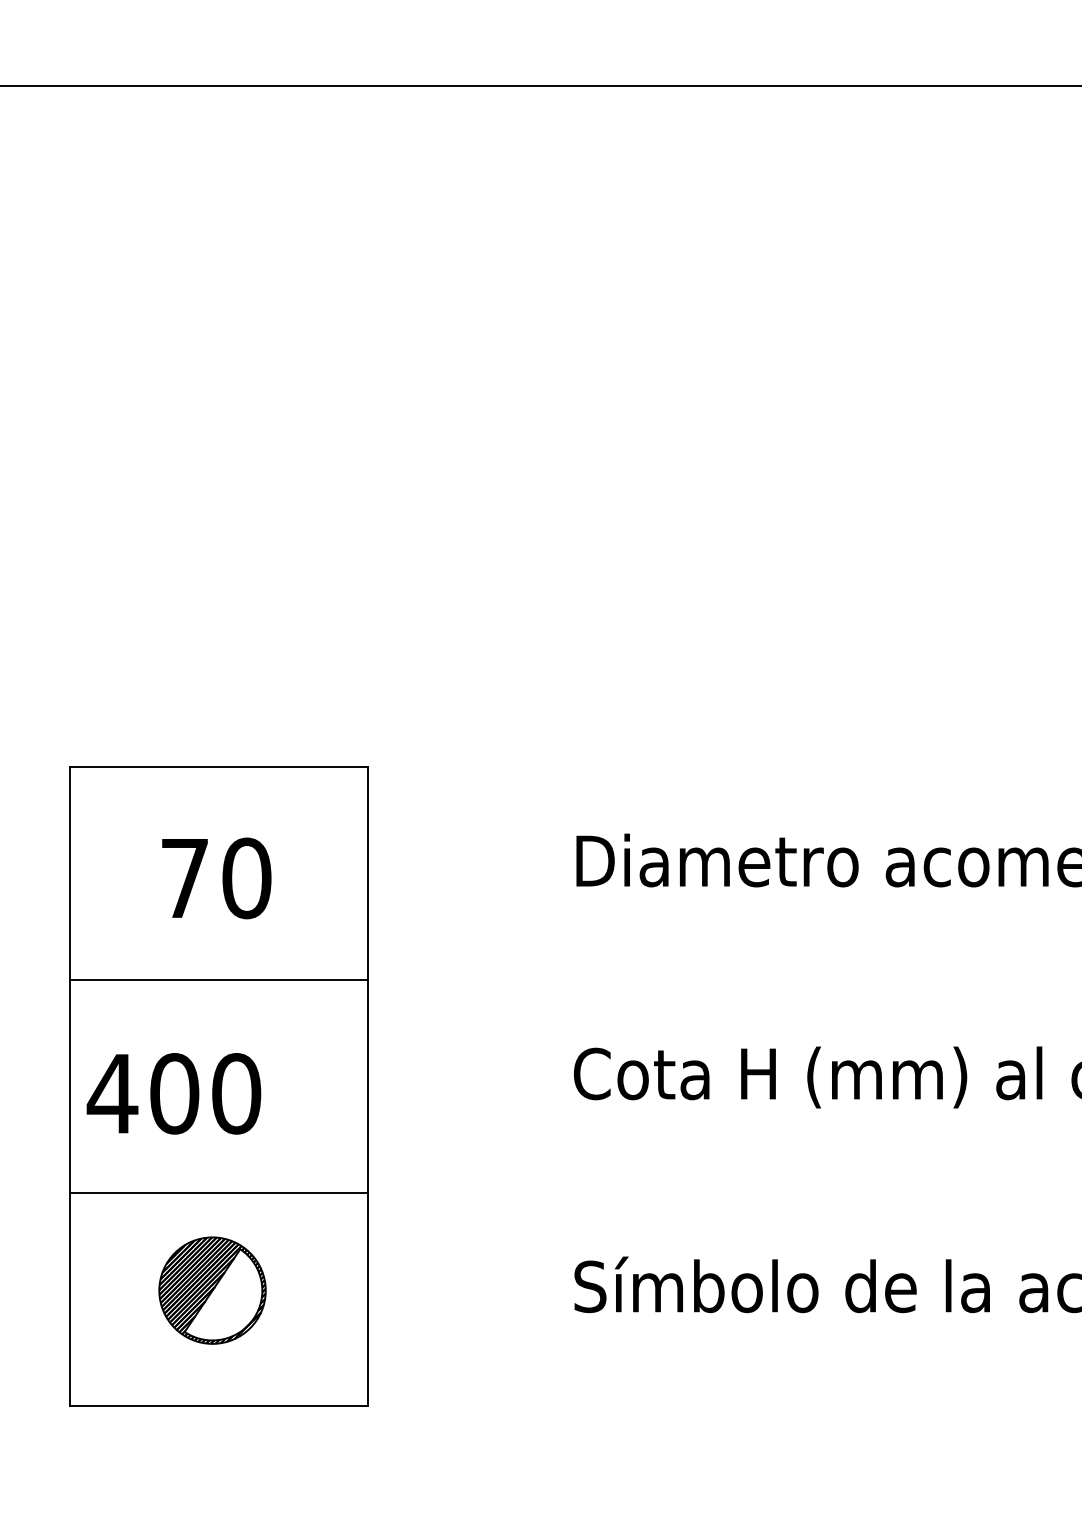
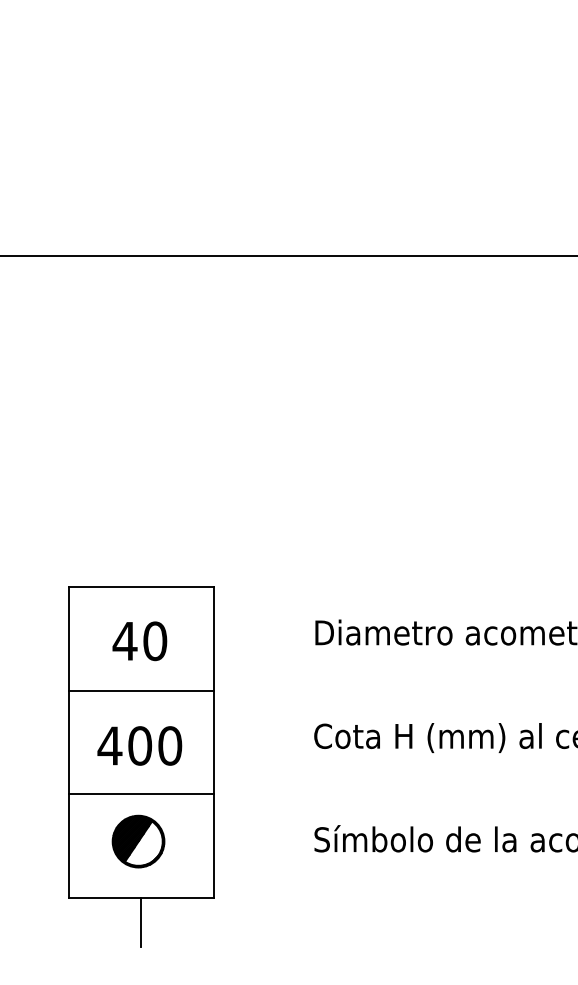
text: (183, 878) -> (124, 641), 70 -> 40
text: (173, 1092) -> (139, 745), moved
line: (218, 1454) -> (141, 921), added

